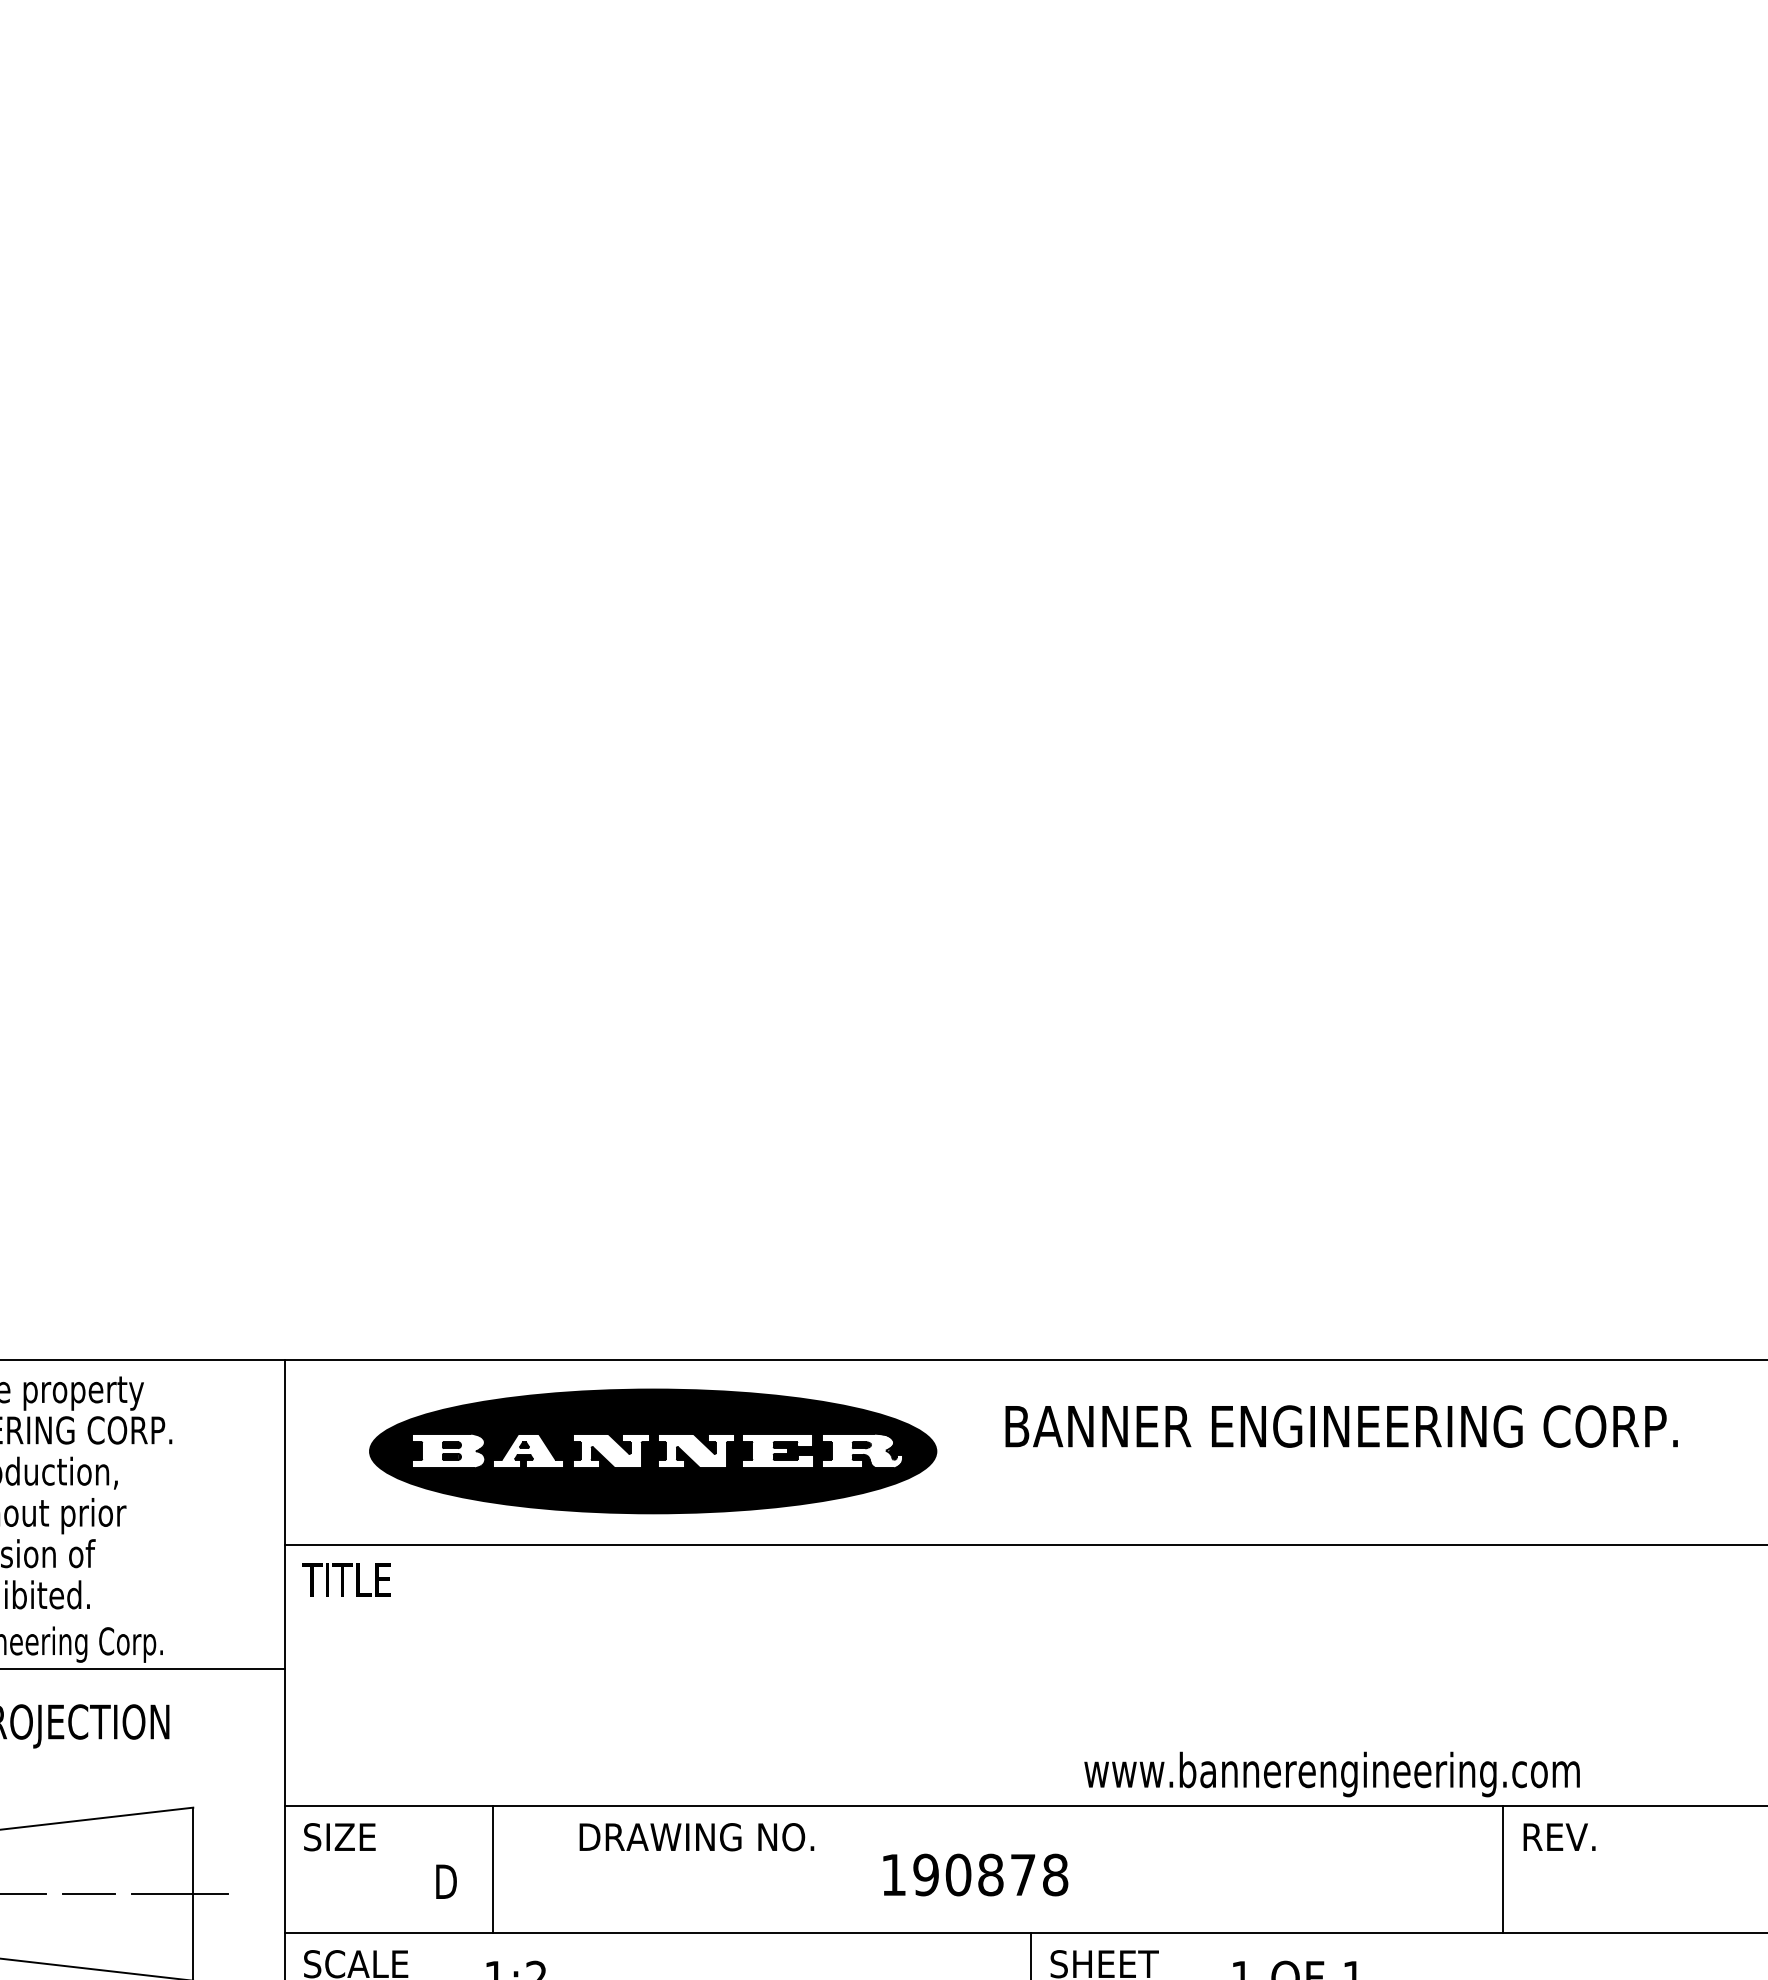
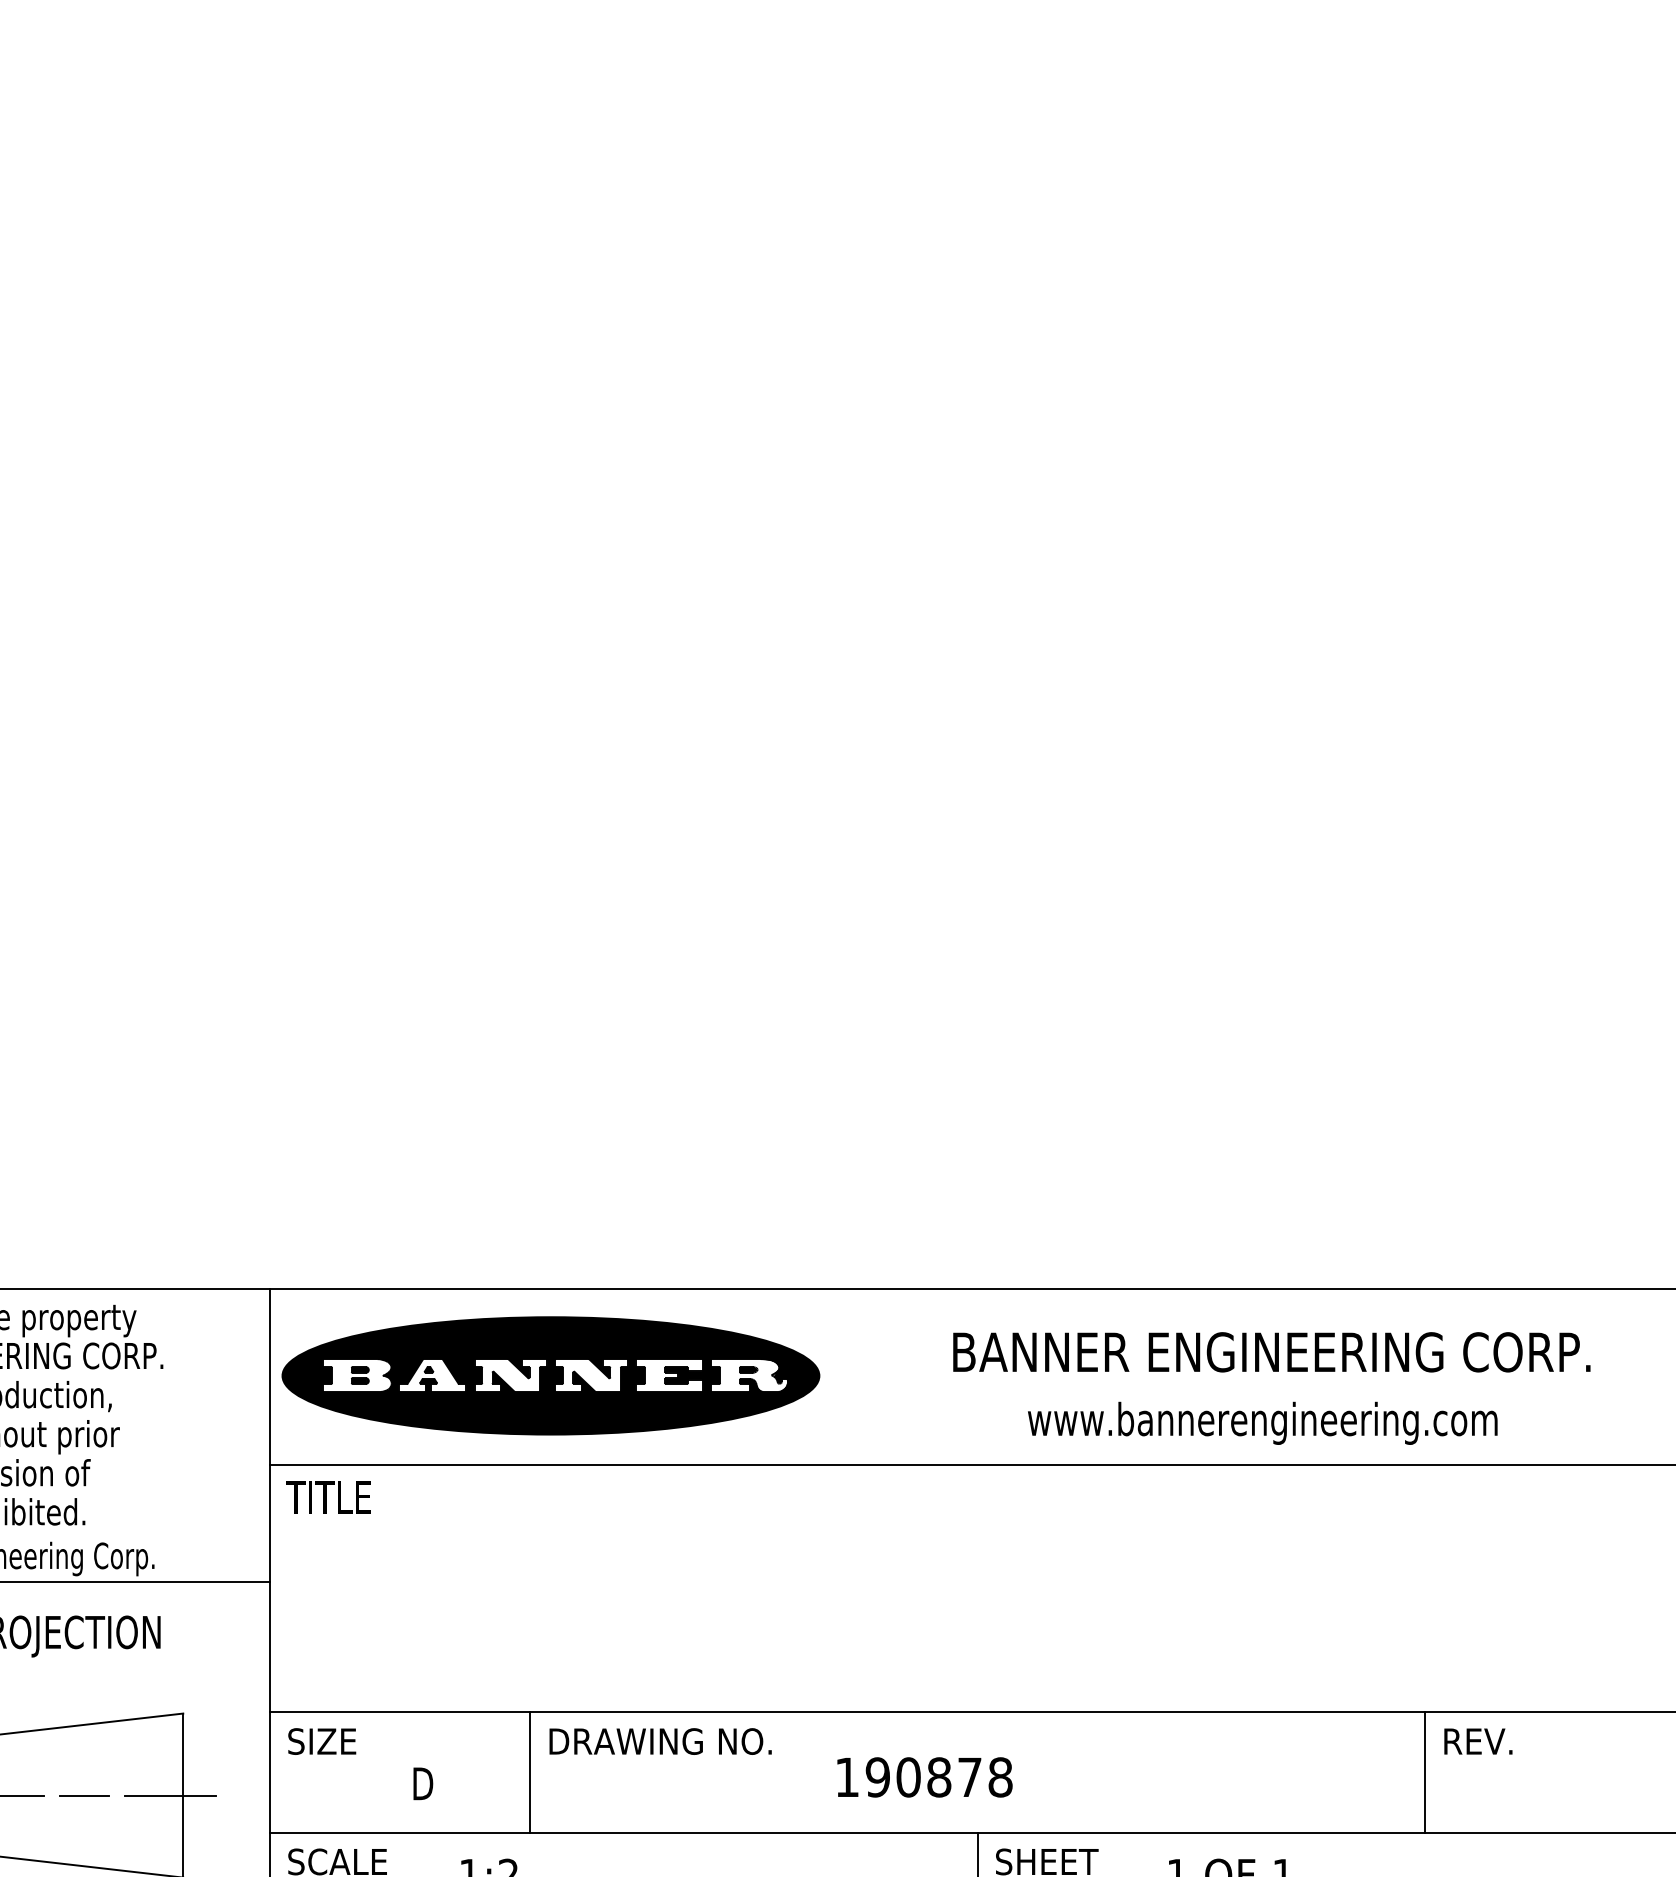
part: (653, 1451) -> (551, 1375), moved
text: (1331, 1774) -> (1262, 1423), moved
line: (493, 1869) -> (530, 1772), moved

